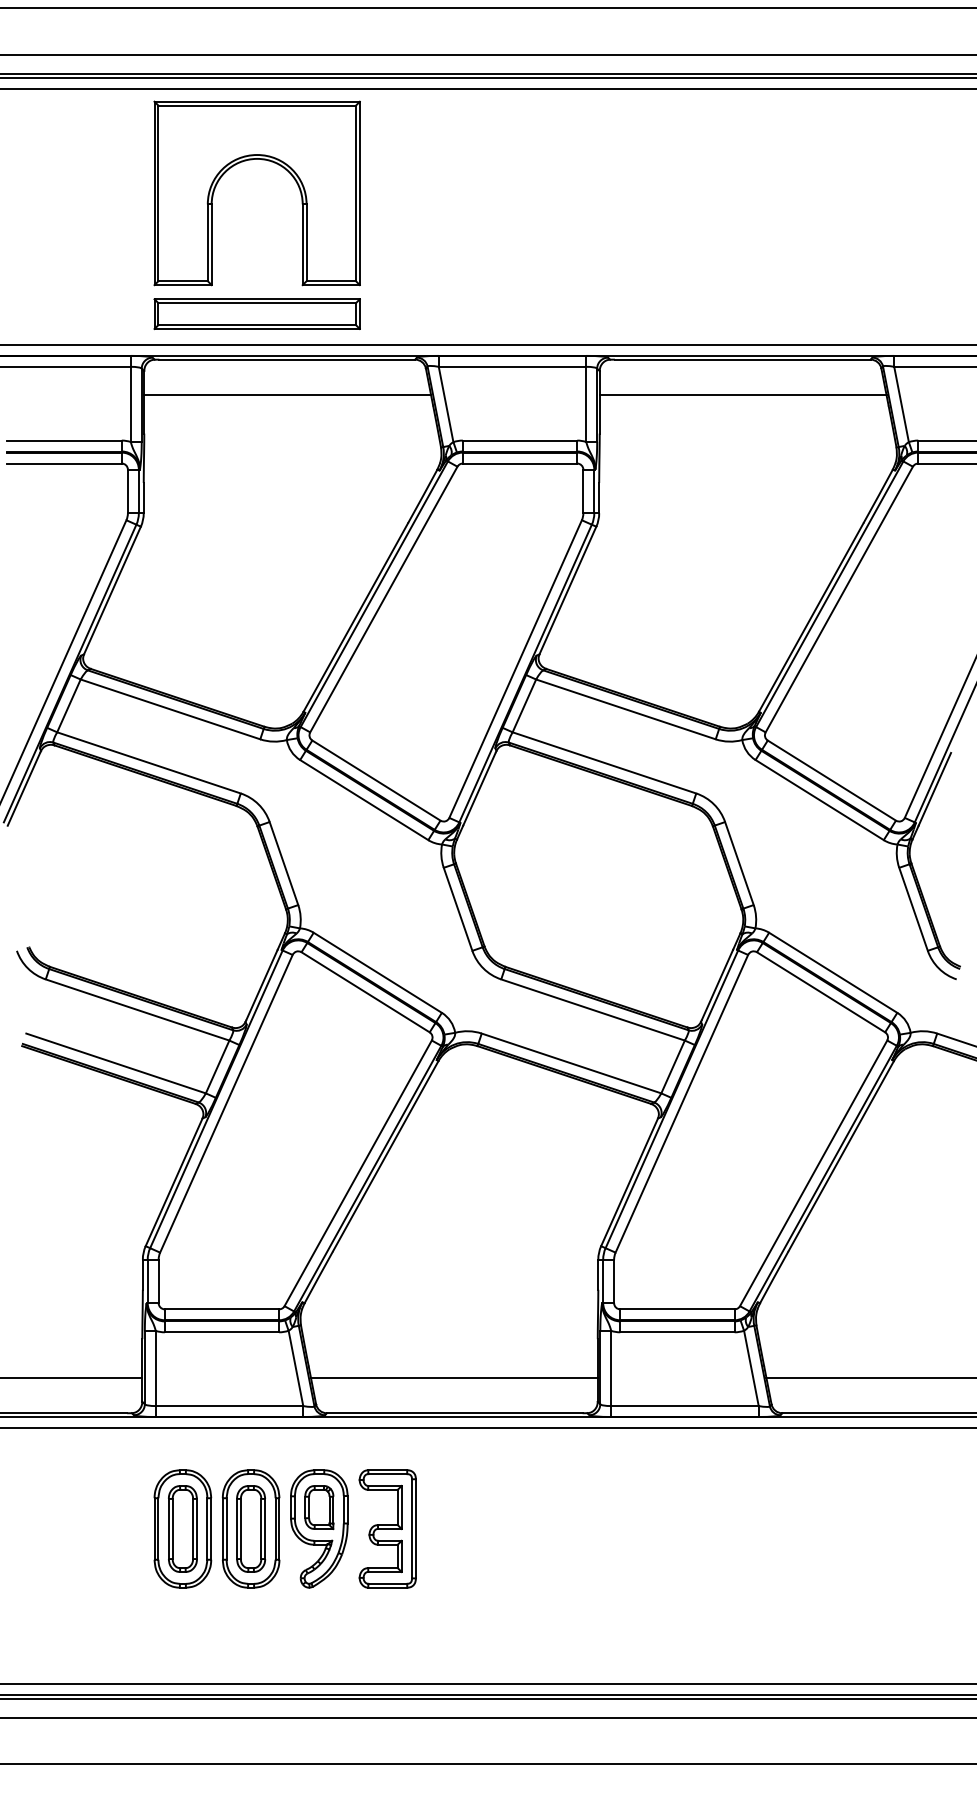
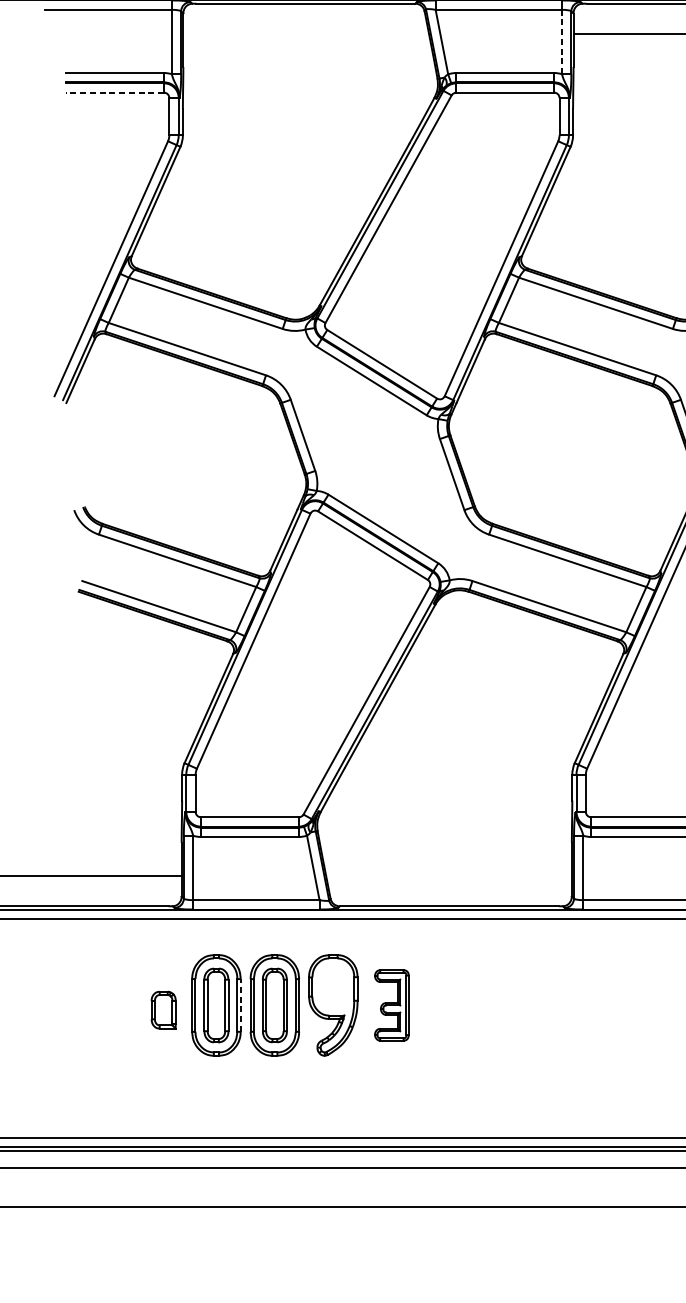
line: (287, 395) -> (306, 34), removed
line: (586, 404) -> (562, 42), solid -> dashed
line: (64, 463) -> (115, 92), solid -> dashed
line: (453, 1377) -> (448, 875), removed
part: (319, 1507) -> (163, 1010), moved
line: (211, 1528) -> (240, 1005), solid -> dashed
part: (387, 1528) -> (391, 1005), size x0.7

